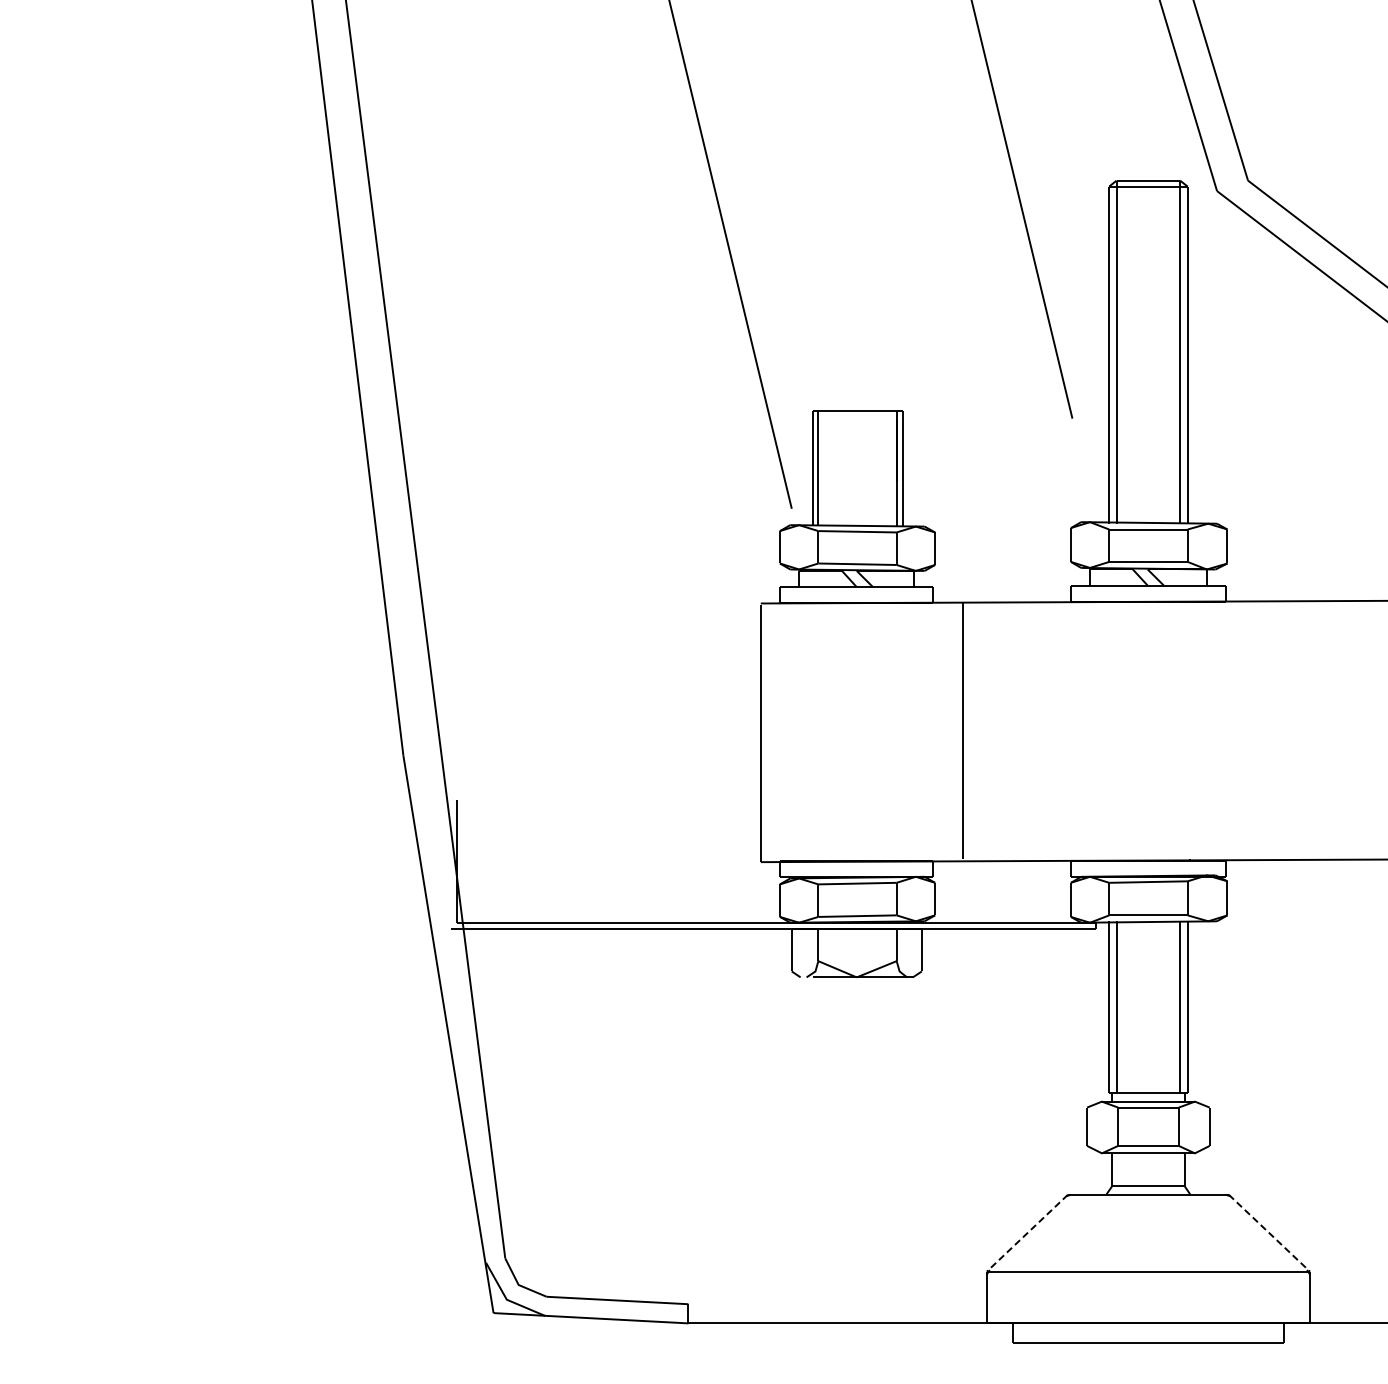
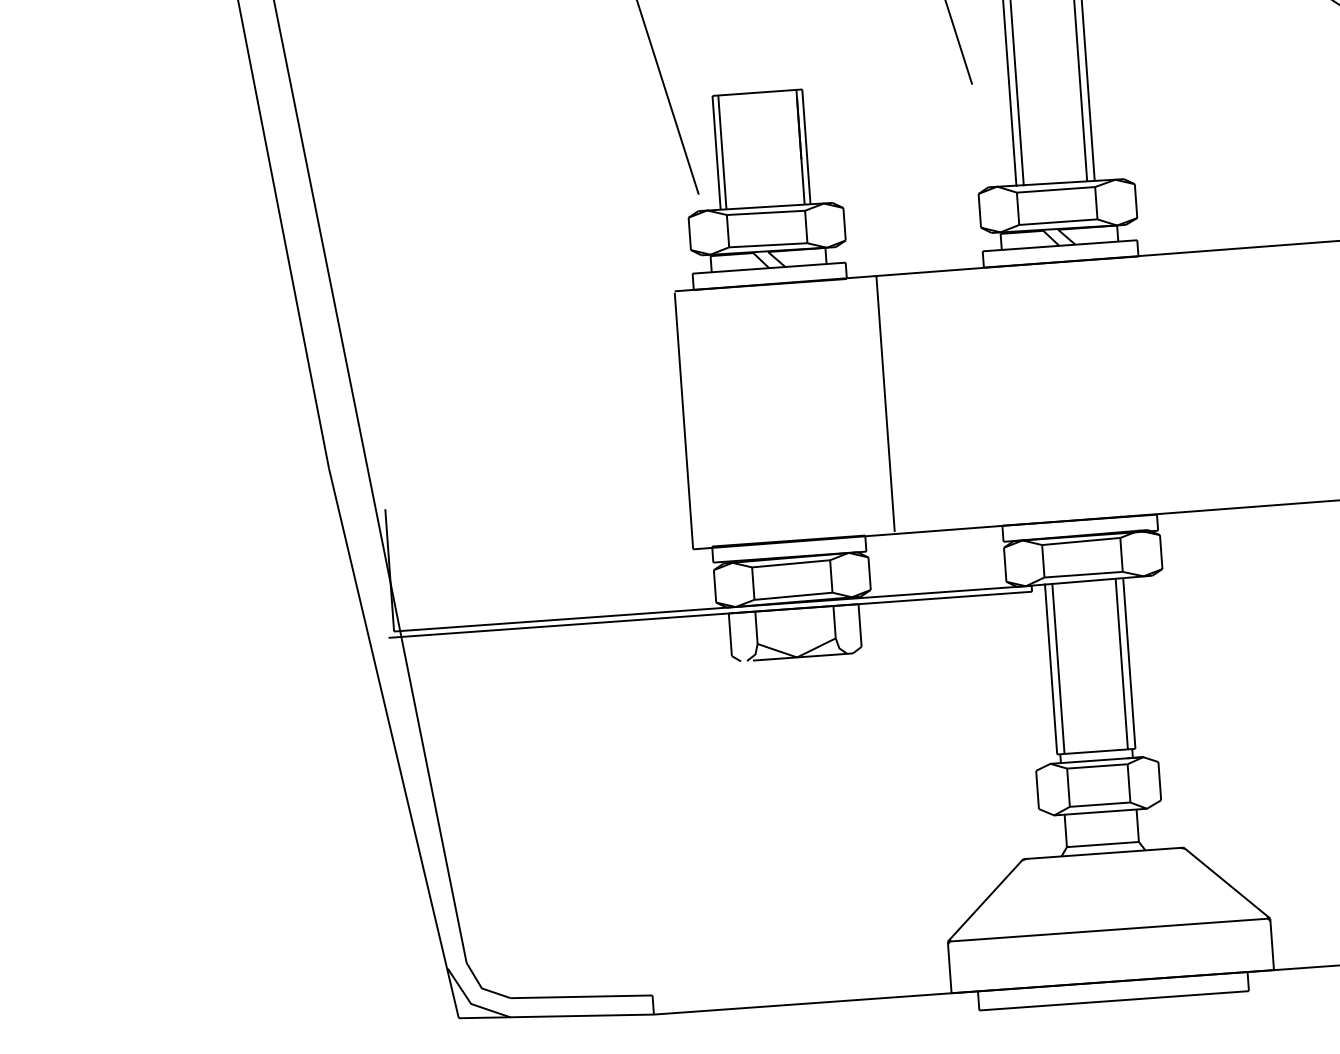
line: (1027, 1233) -> (985, 900), dashed -> solid
line: (1269, 1233) -> (1227, 883), dashed -> solid

